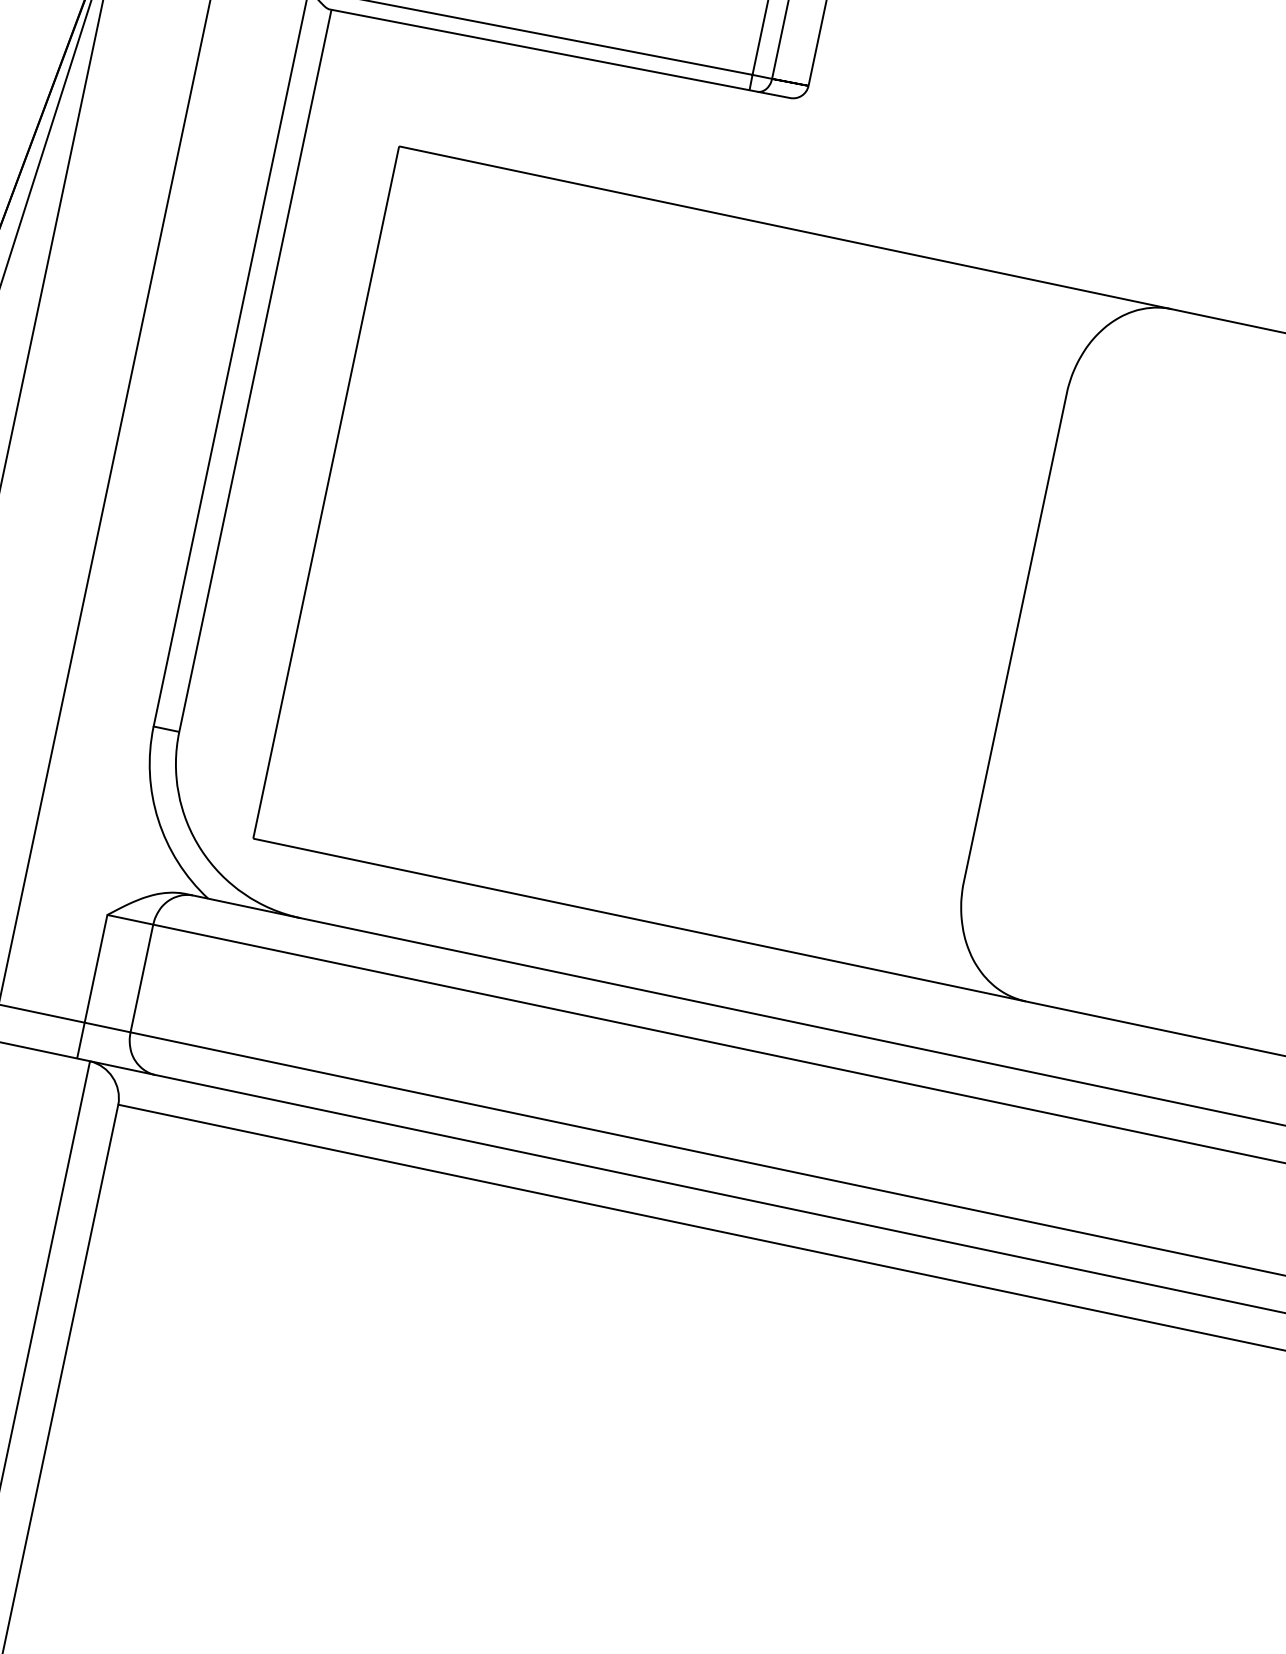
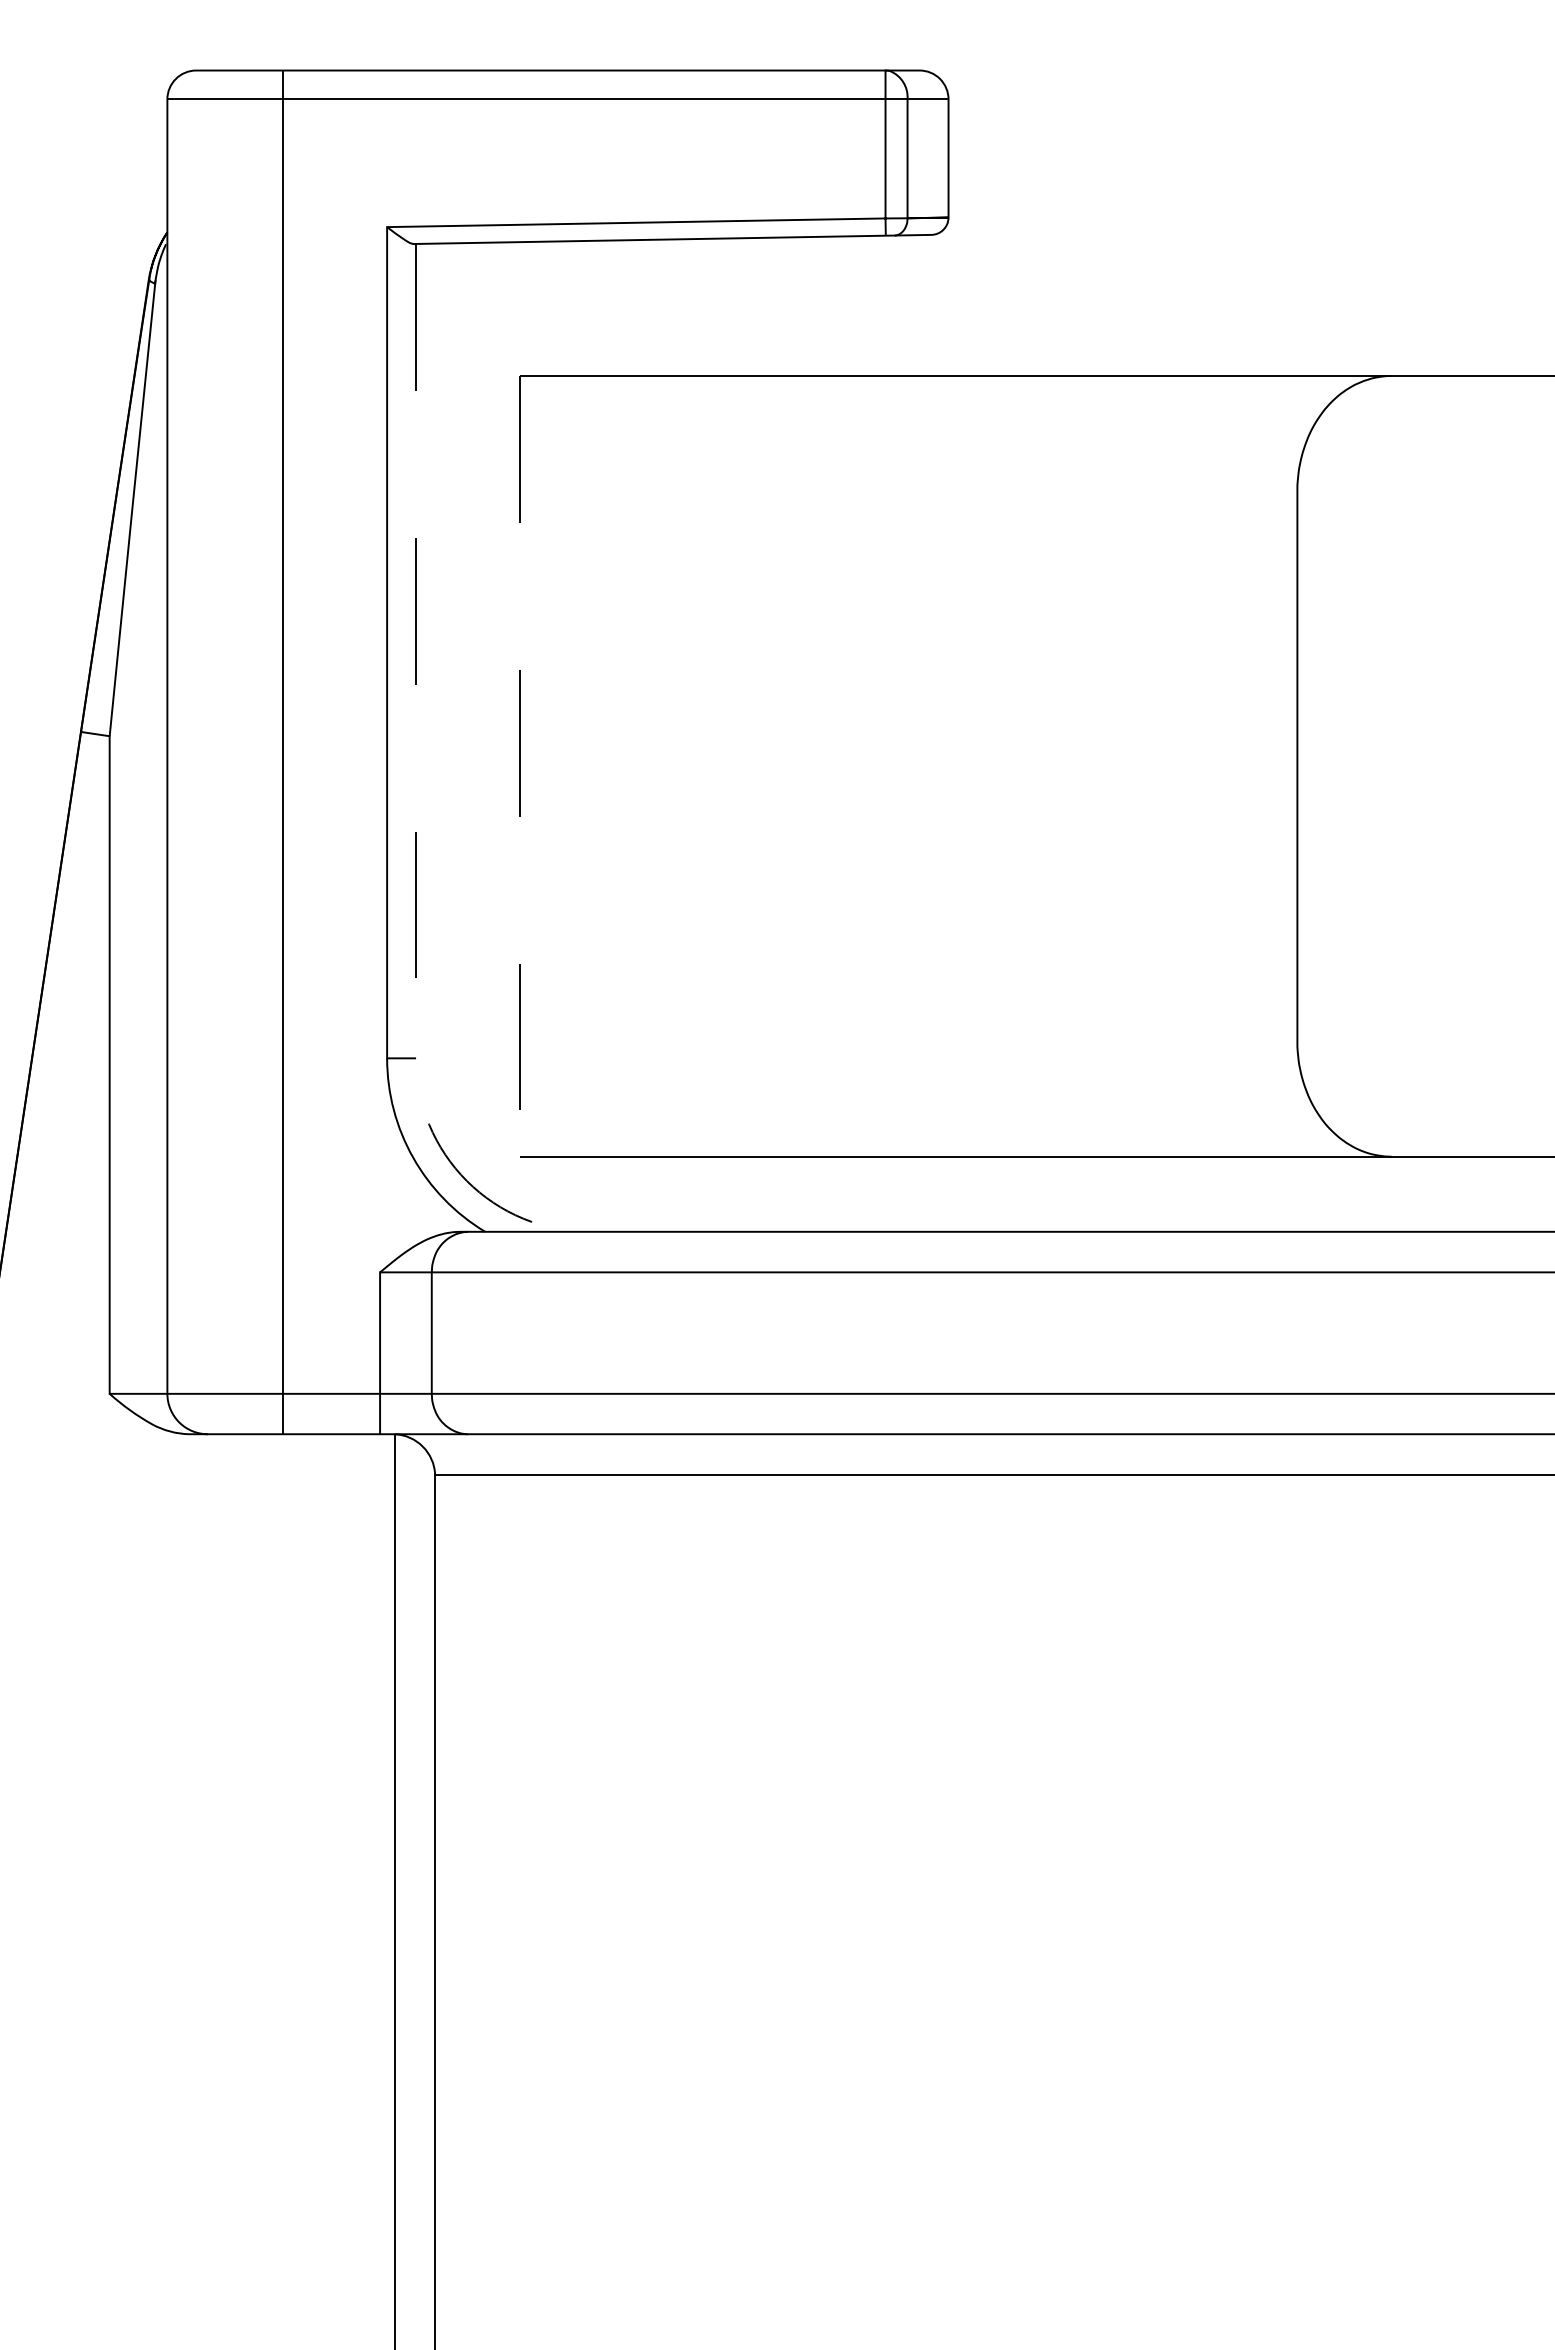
line: (326, 492) -> (520, 766), solid -> dashed
line: (225, 513) -> (416, 811), solid -> dashed

